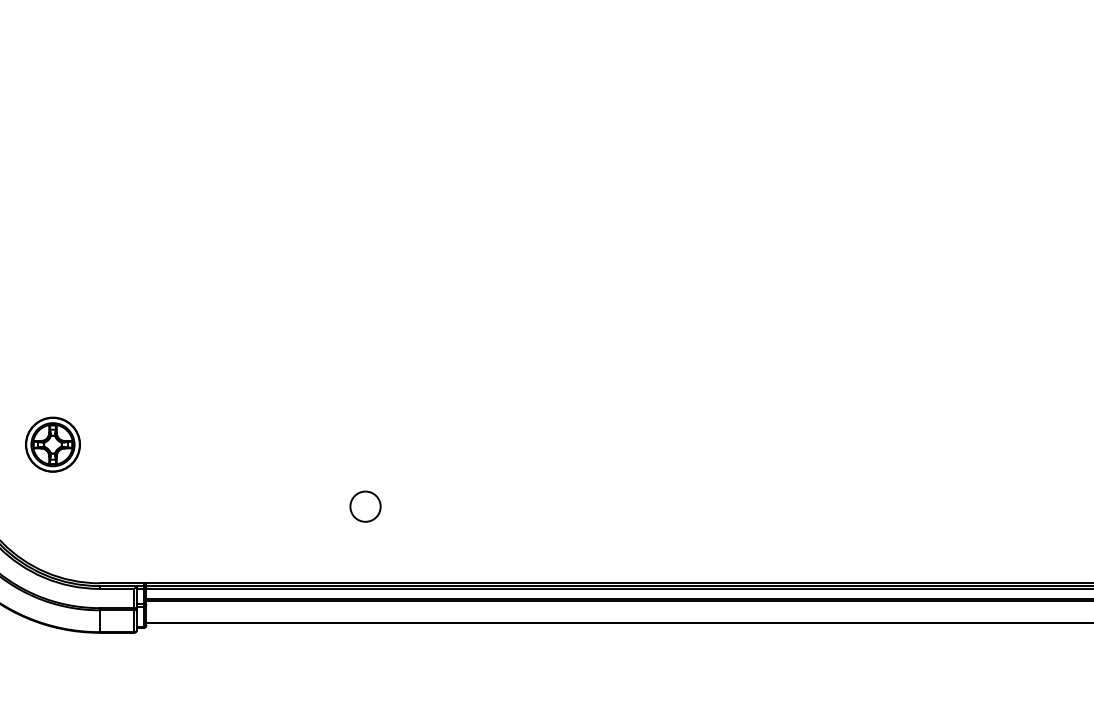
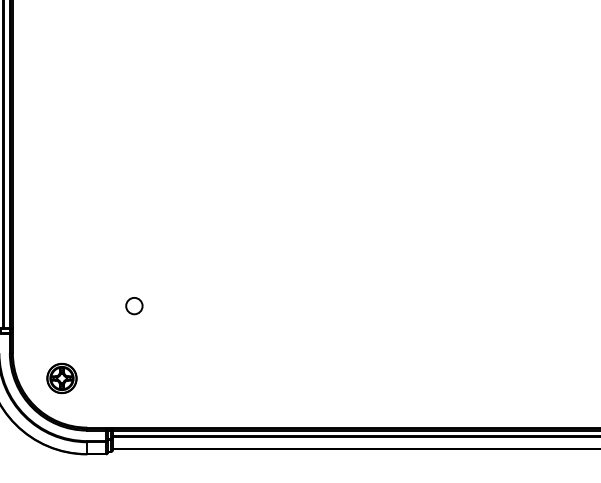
part: (52, 444) -> (61, 378), moved
circle: (365, 507) -> (134, 306), moved

